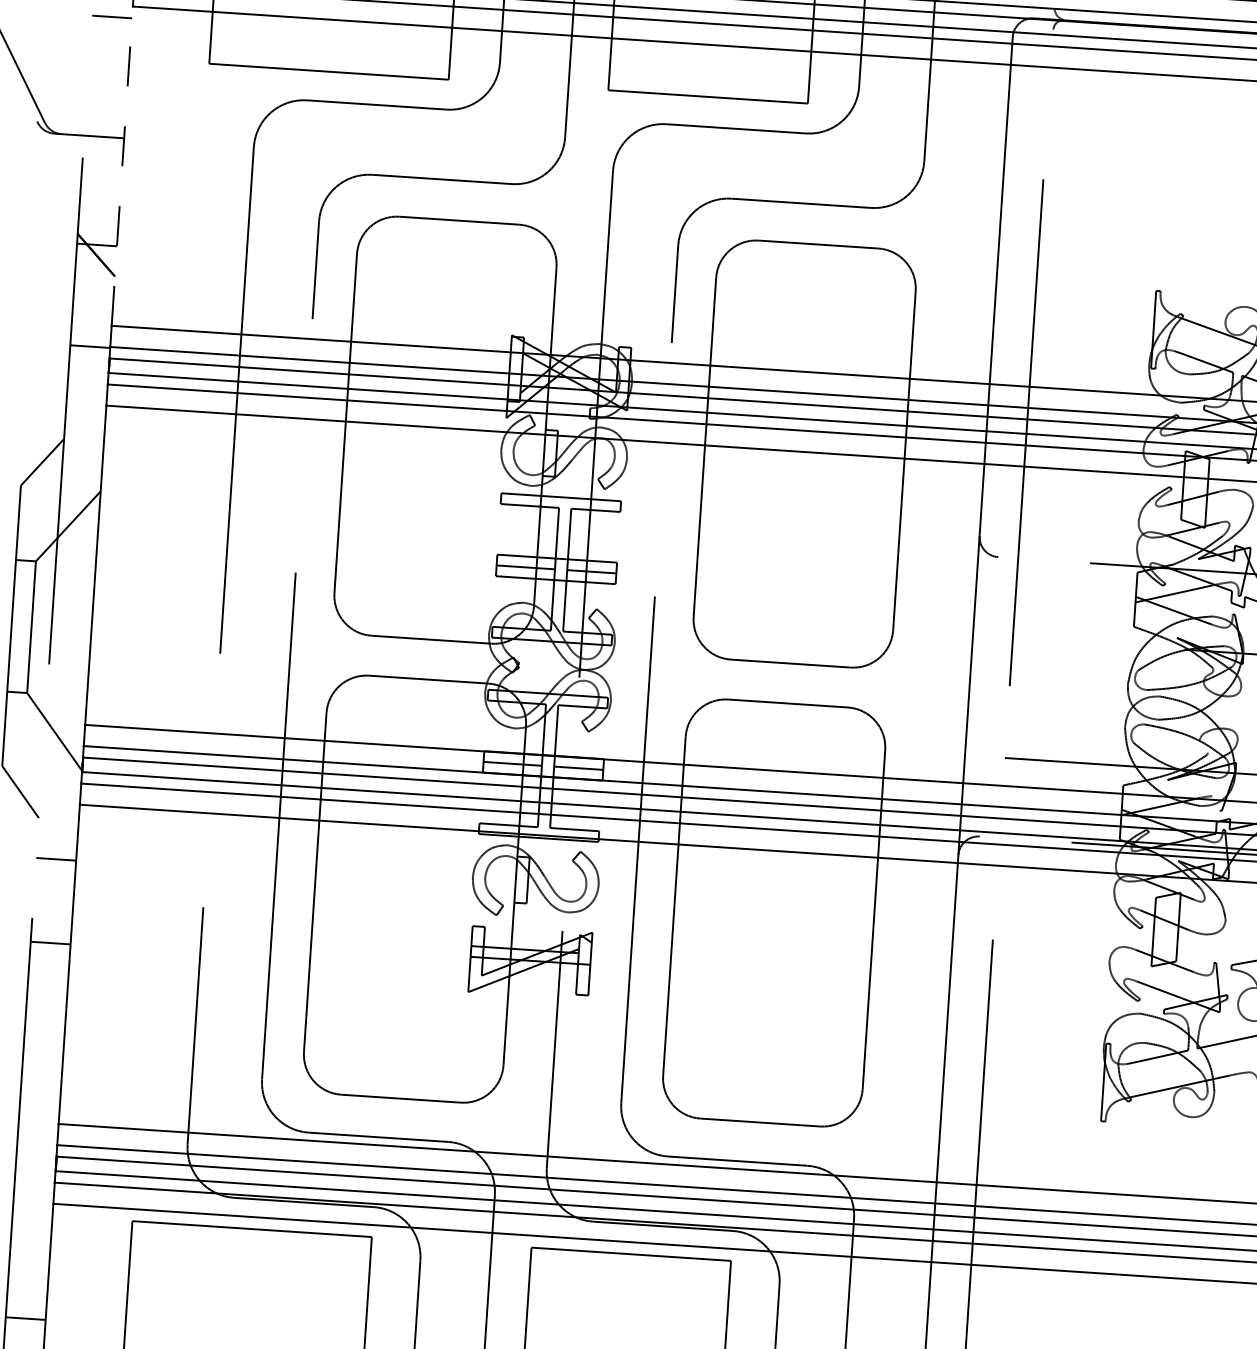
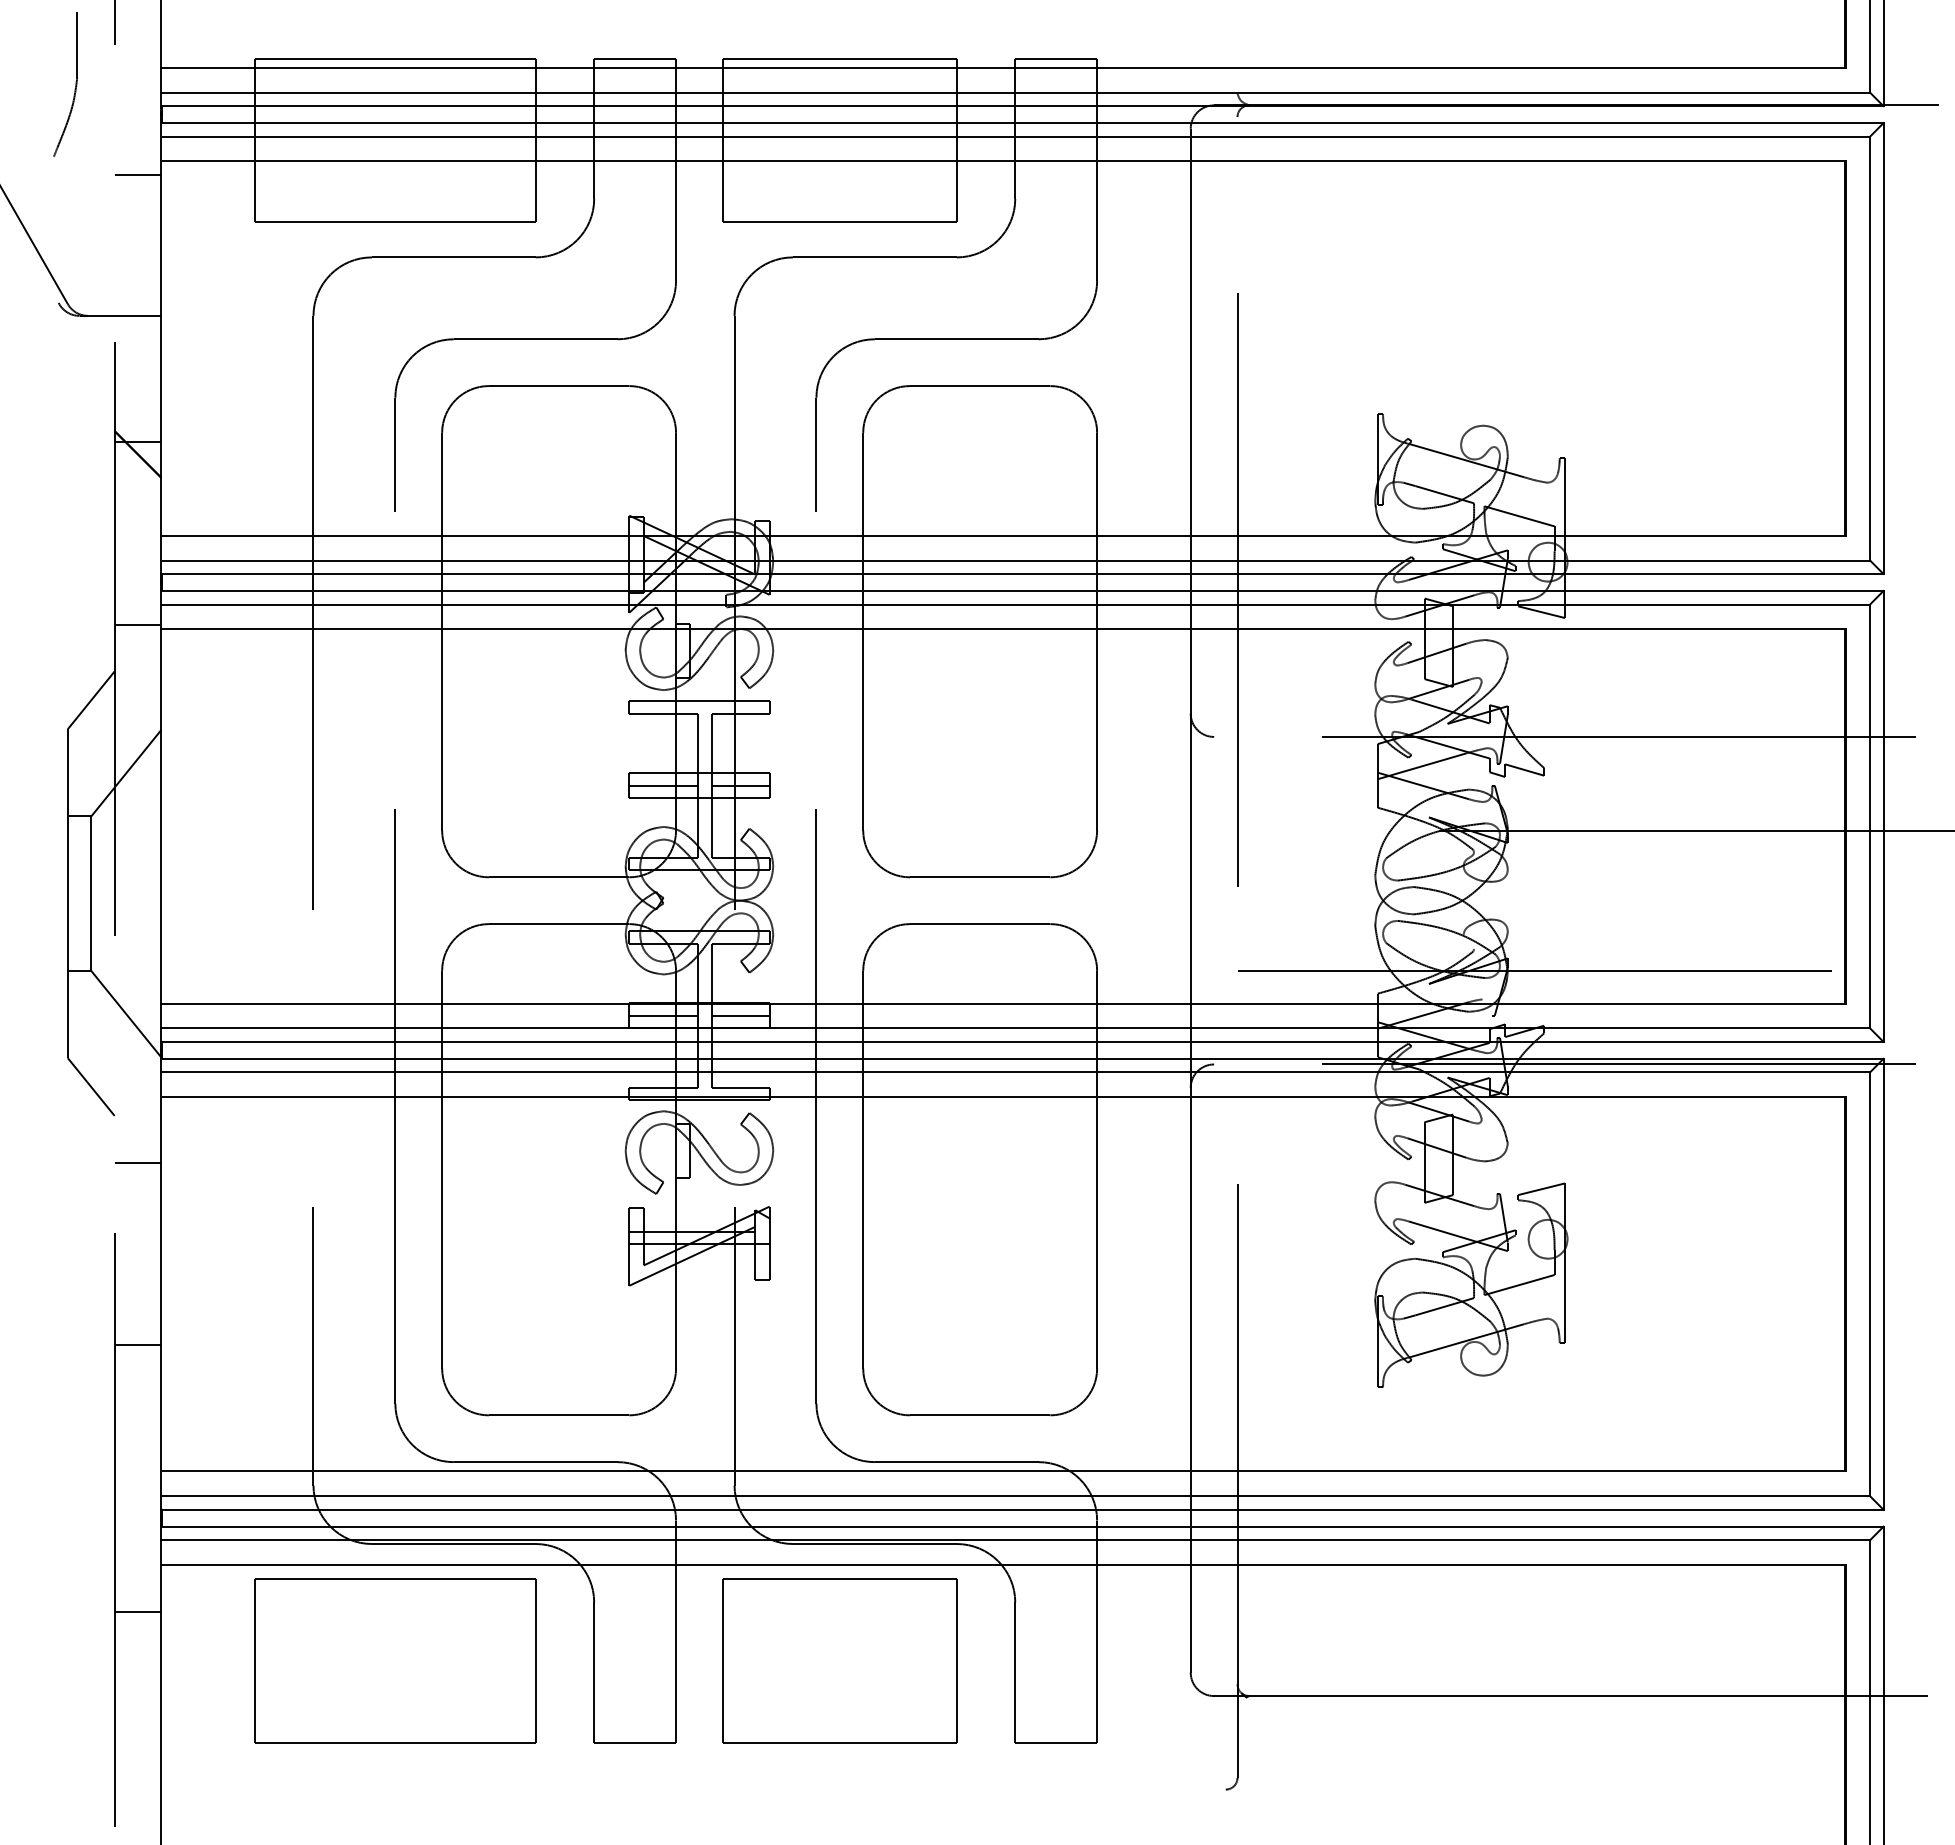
line: (122, 166) -> (161, 348), dashed -> solid
line: (89, 346) -> (137, 624), moved
line: (50, 942) -> (137, 1344), moved
line: (25, 1318) -> (137, 1612), moved

